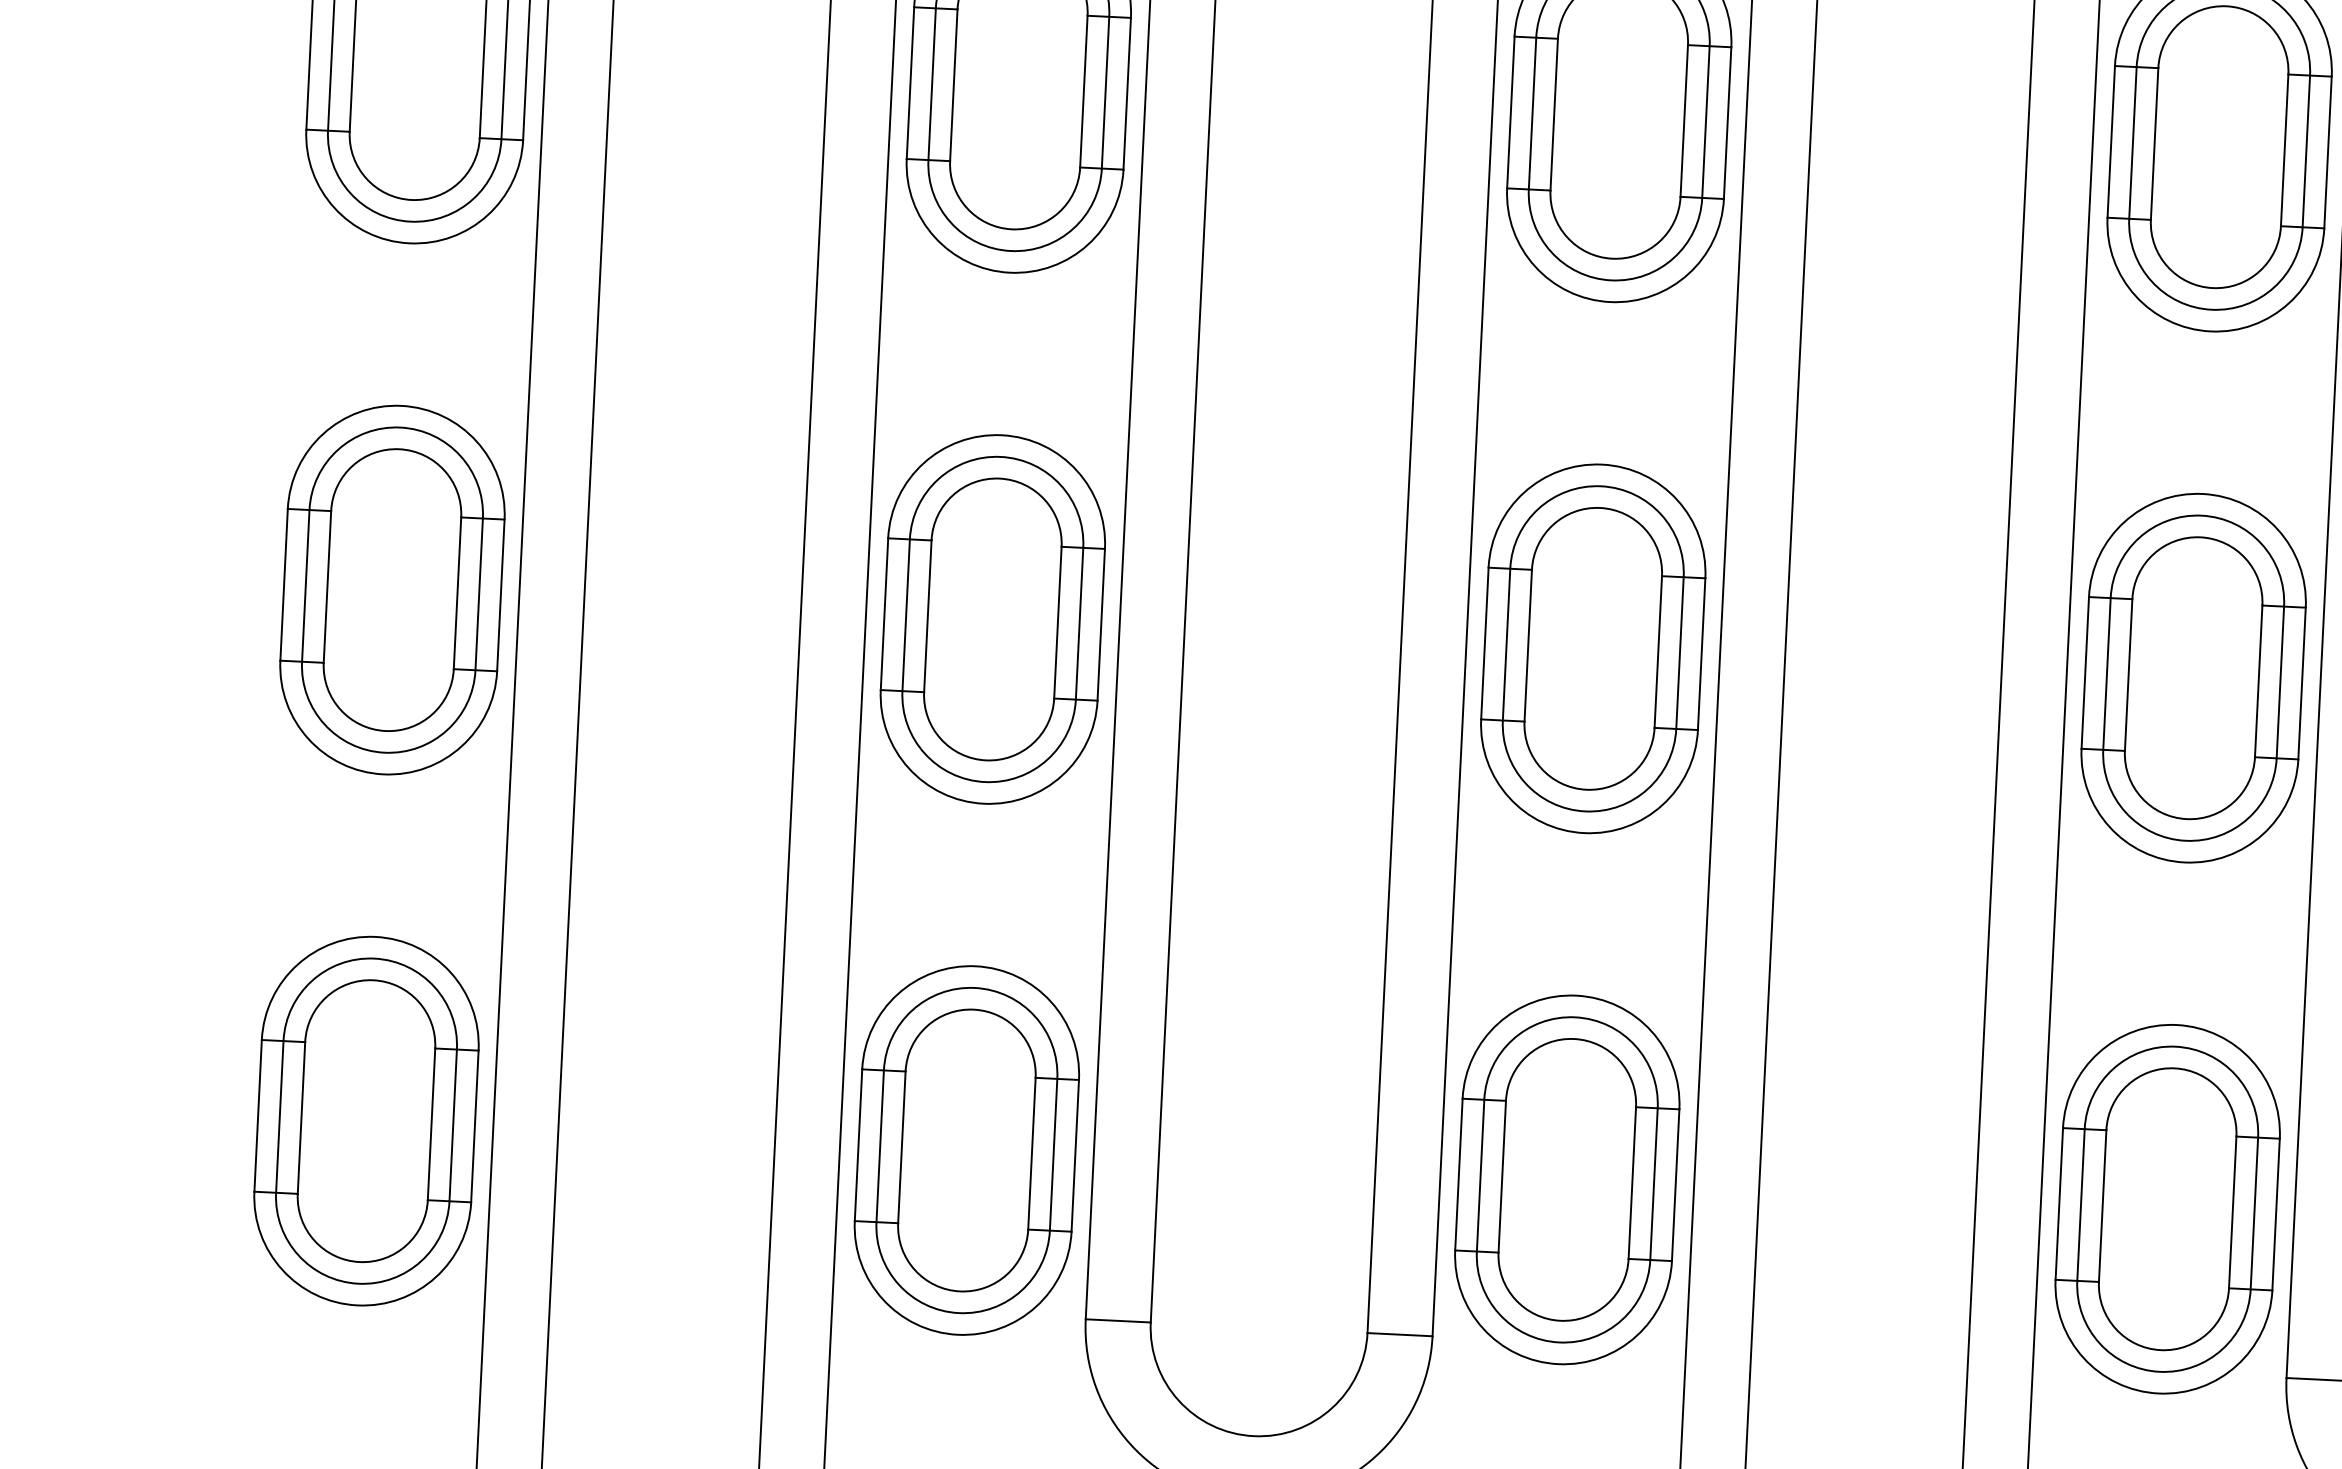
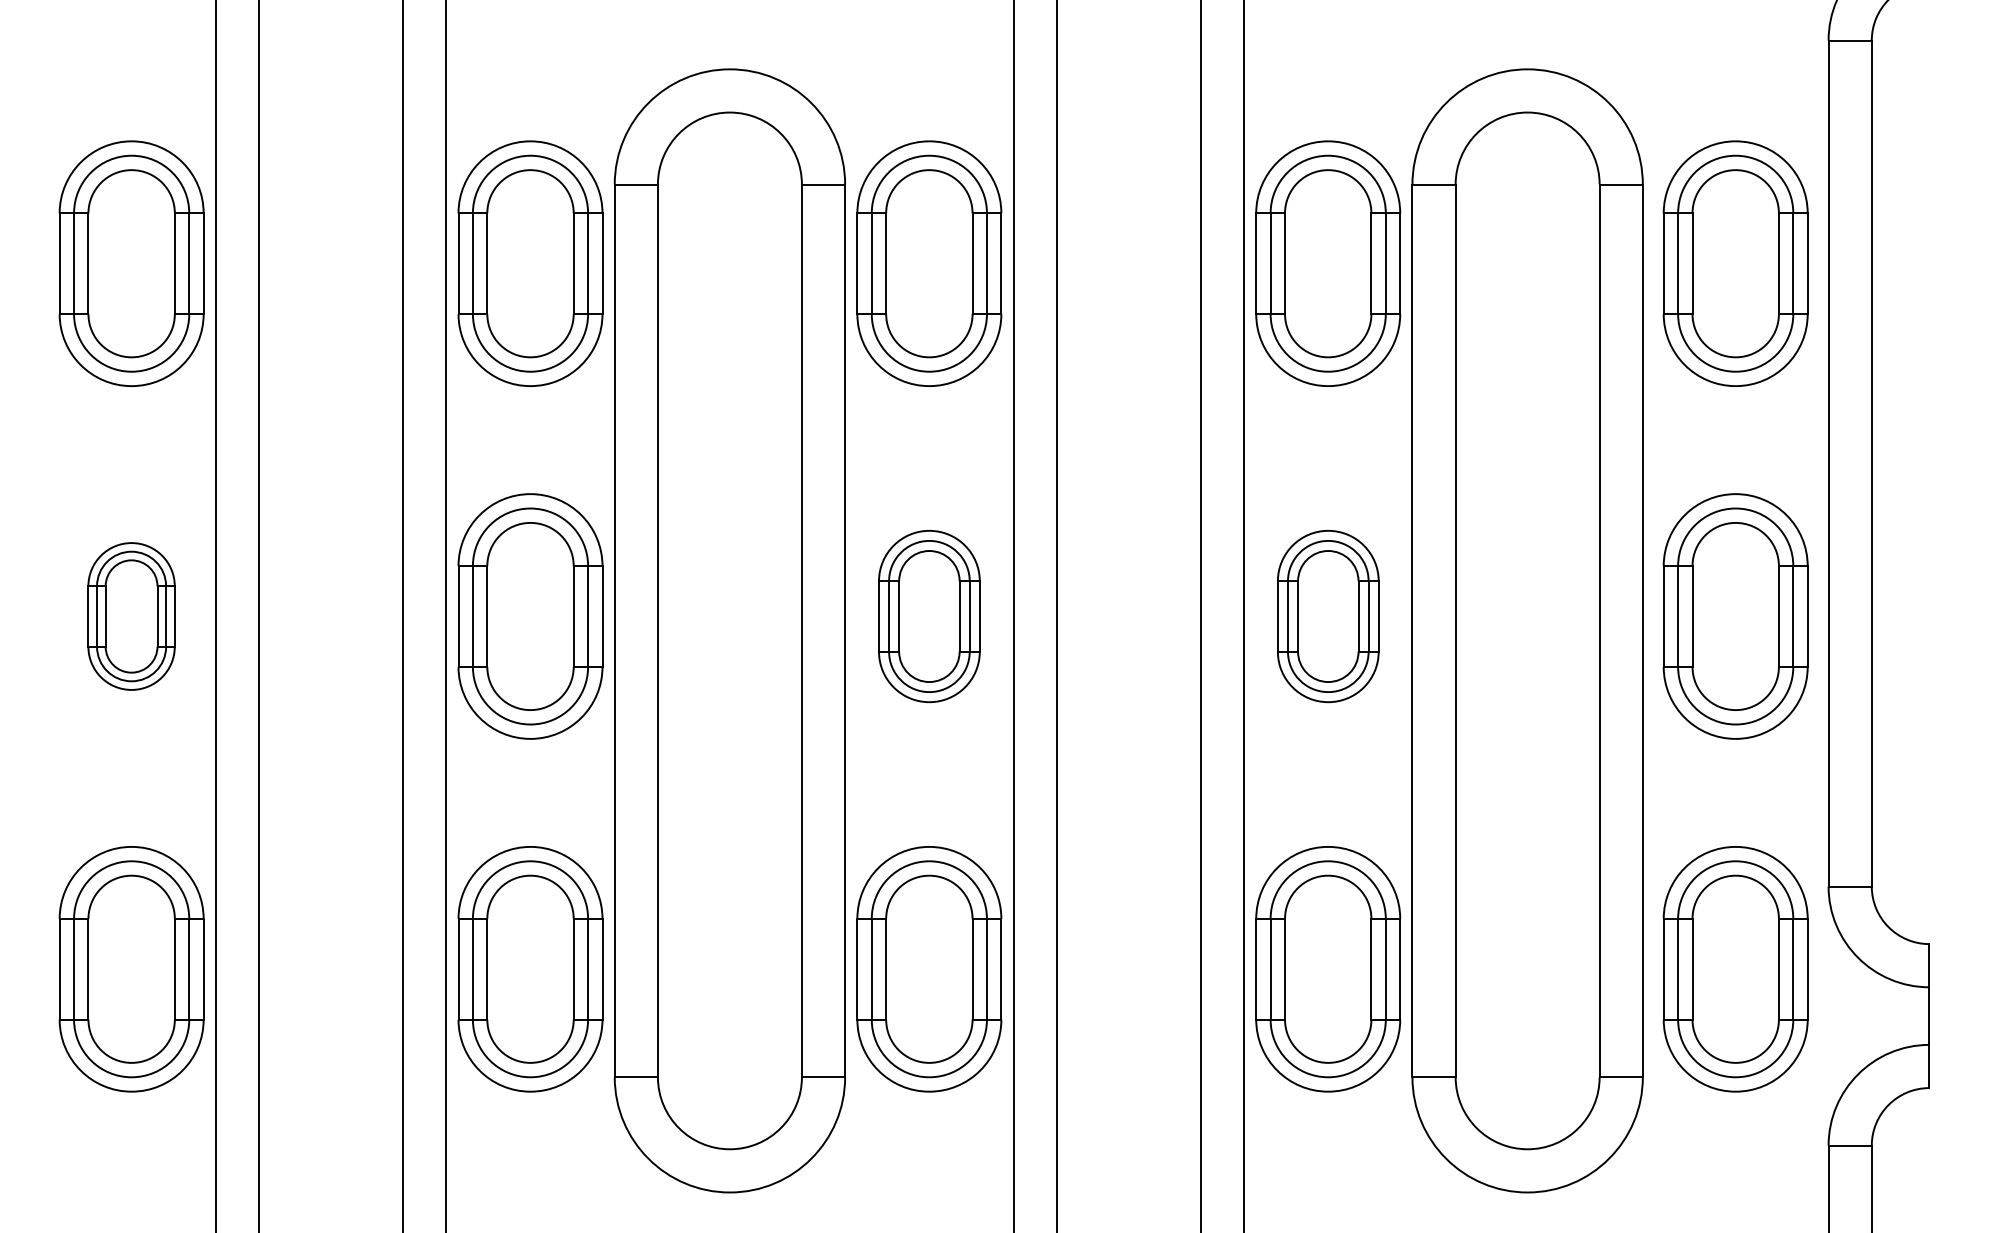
part: (392, 590) -> (131, 616), size x0.6
part: (1593, 648) -> (929, 616), size x0.7
part: (2194, 678) -> (1328, 616), size x0.7

